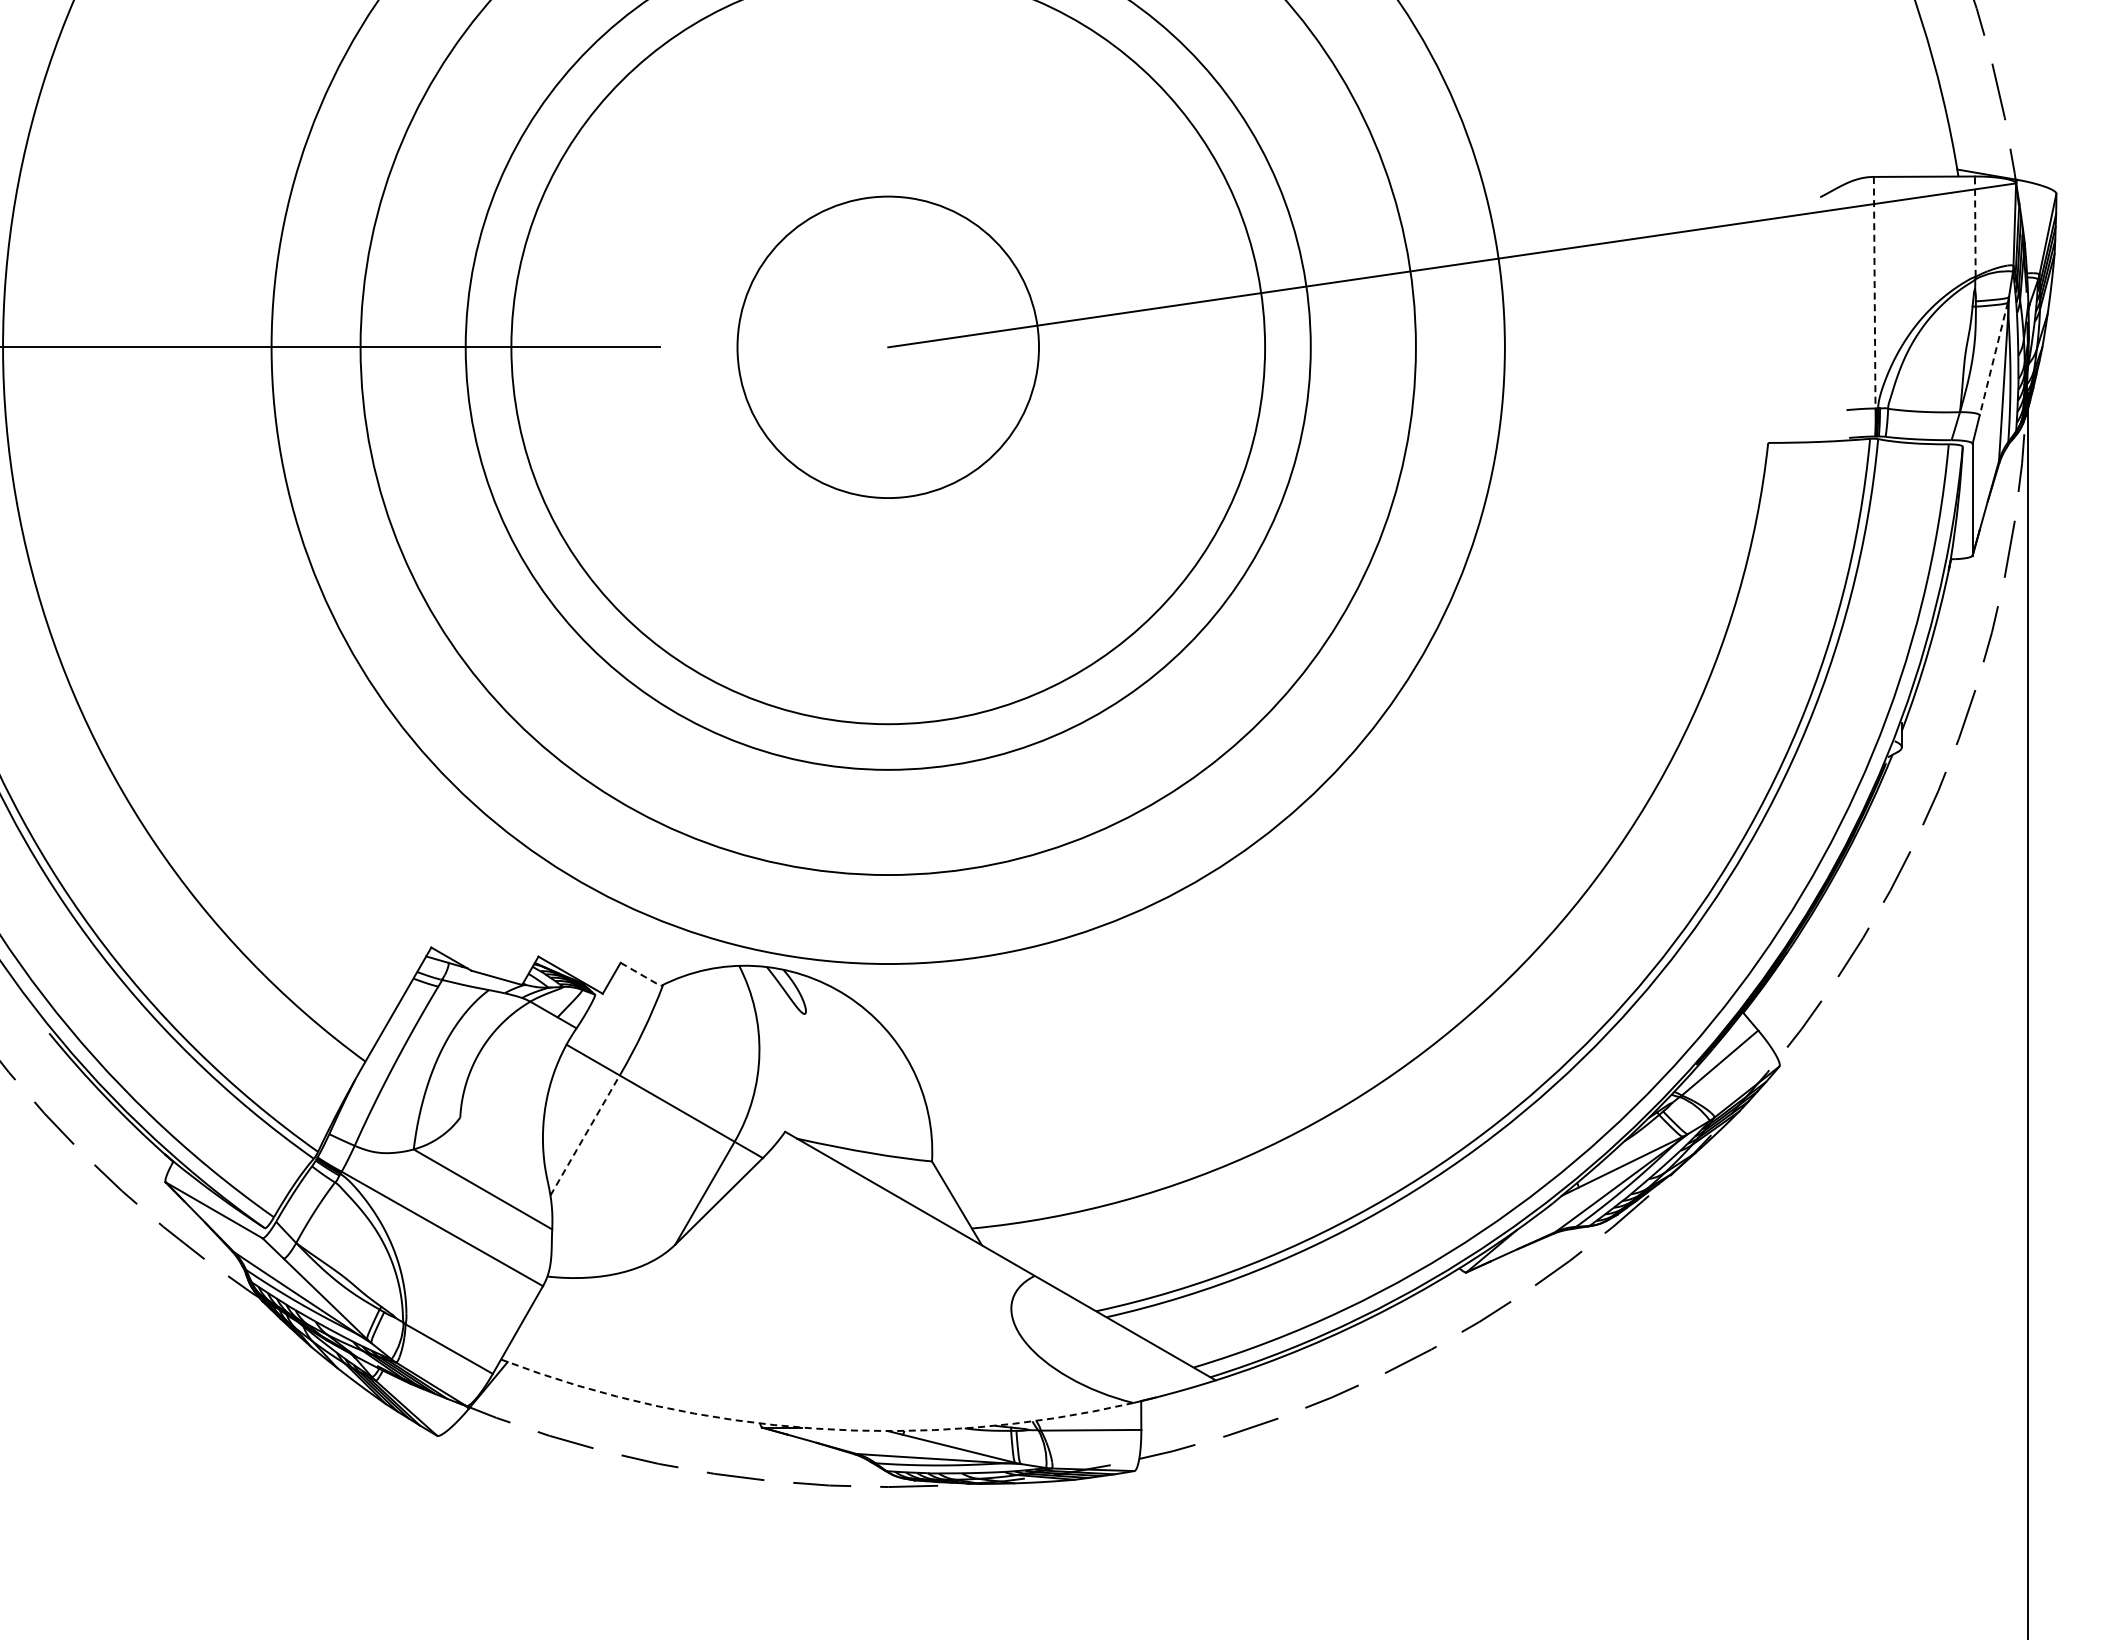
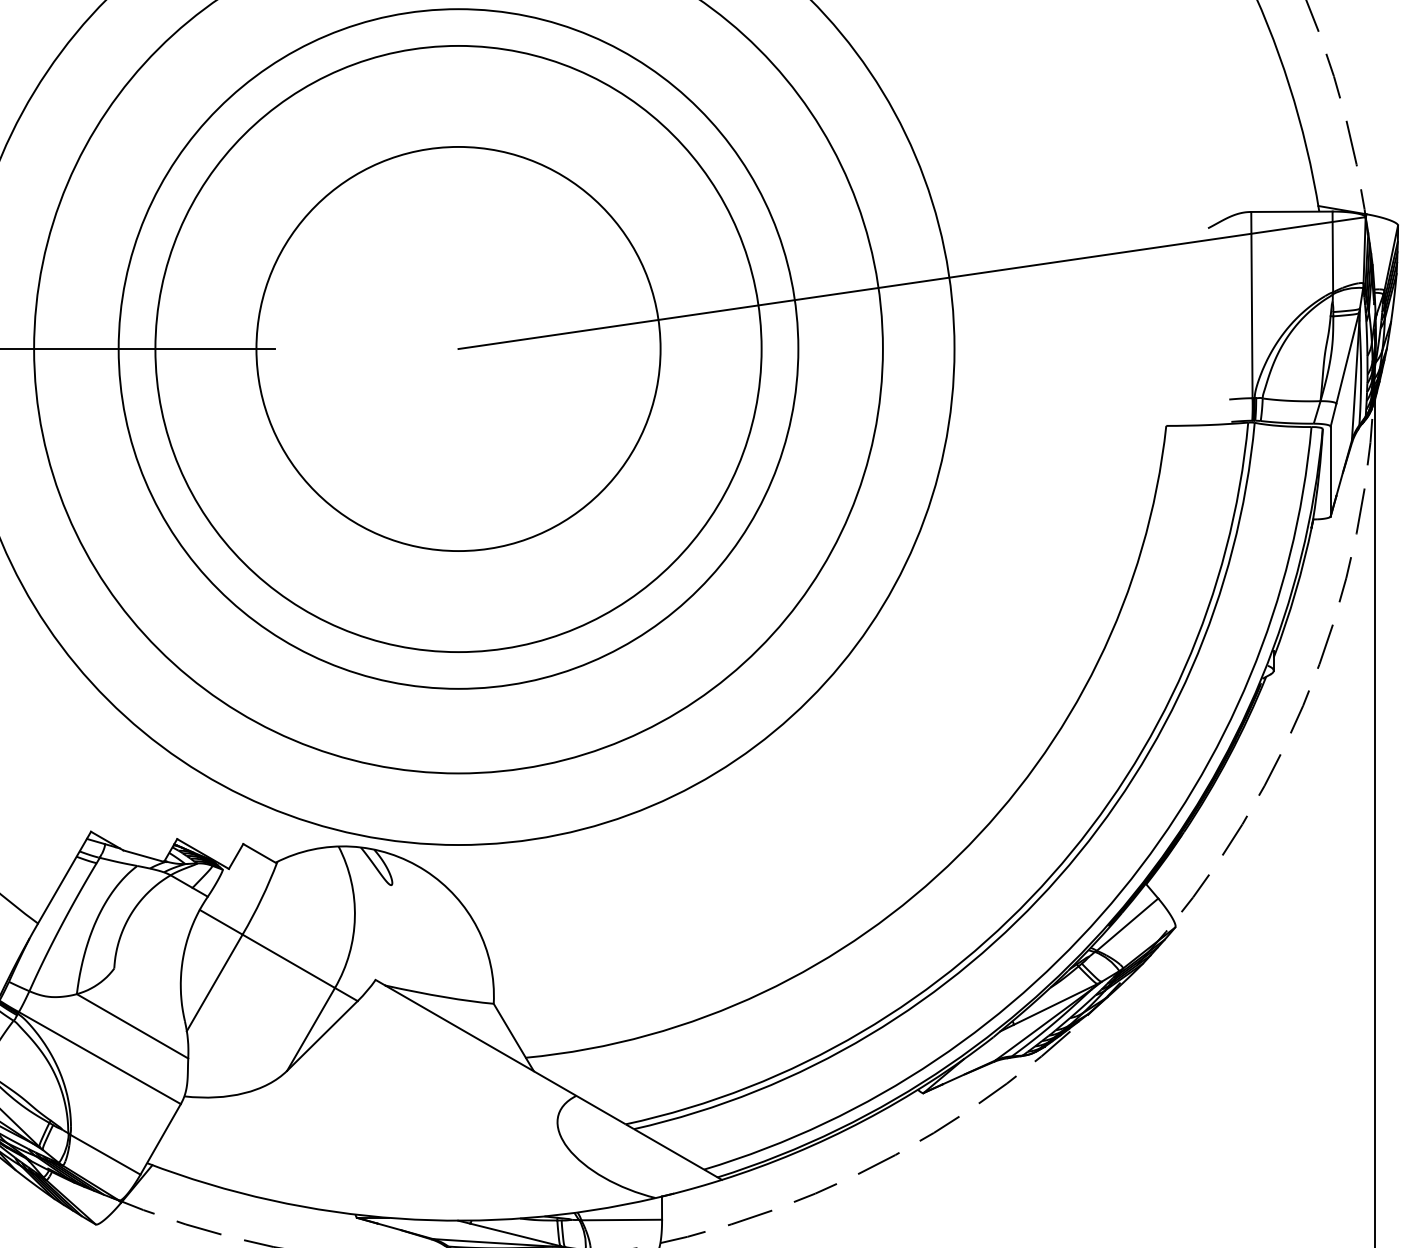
line: (1975, 226) -> (1332, 251), dashed -> solid
line: (1874, 292) -> (1251, 304), dashed -> solid
circle: (888, 347) -> (458, 349), size x1.67
line: (1993, 359) -> (1347, 358), dashed -> solid
line: (641, 974) -> (260, 853), dashed -> solid
line: (585, 1135) -> (215, 982), dashed -> solid
arc: (814, 1428) -> (399, 1218), dashed -> solid

